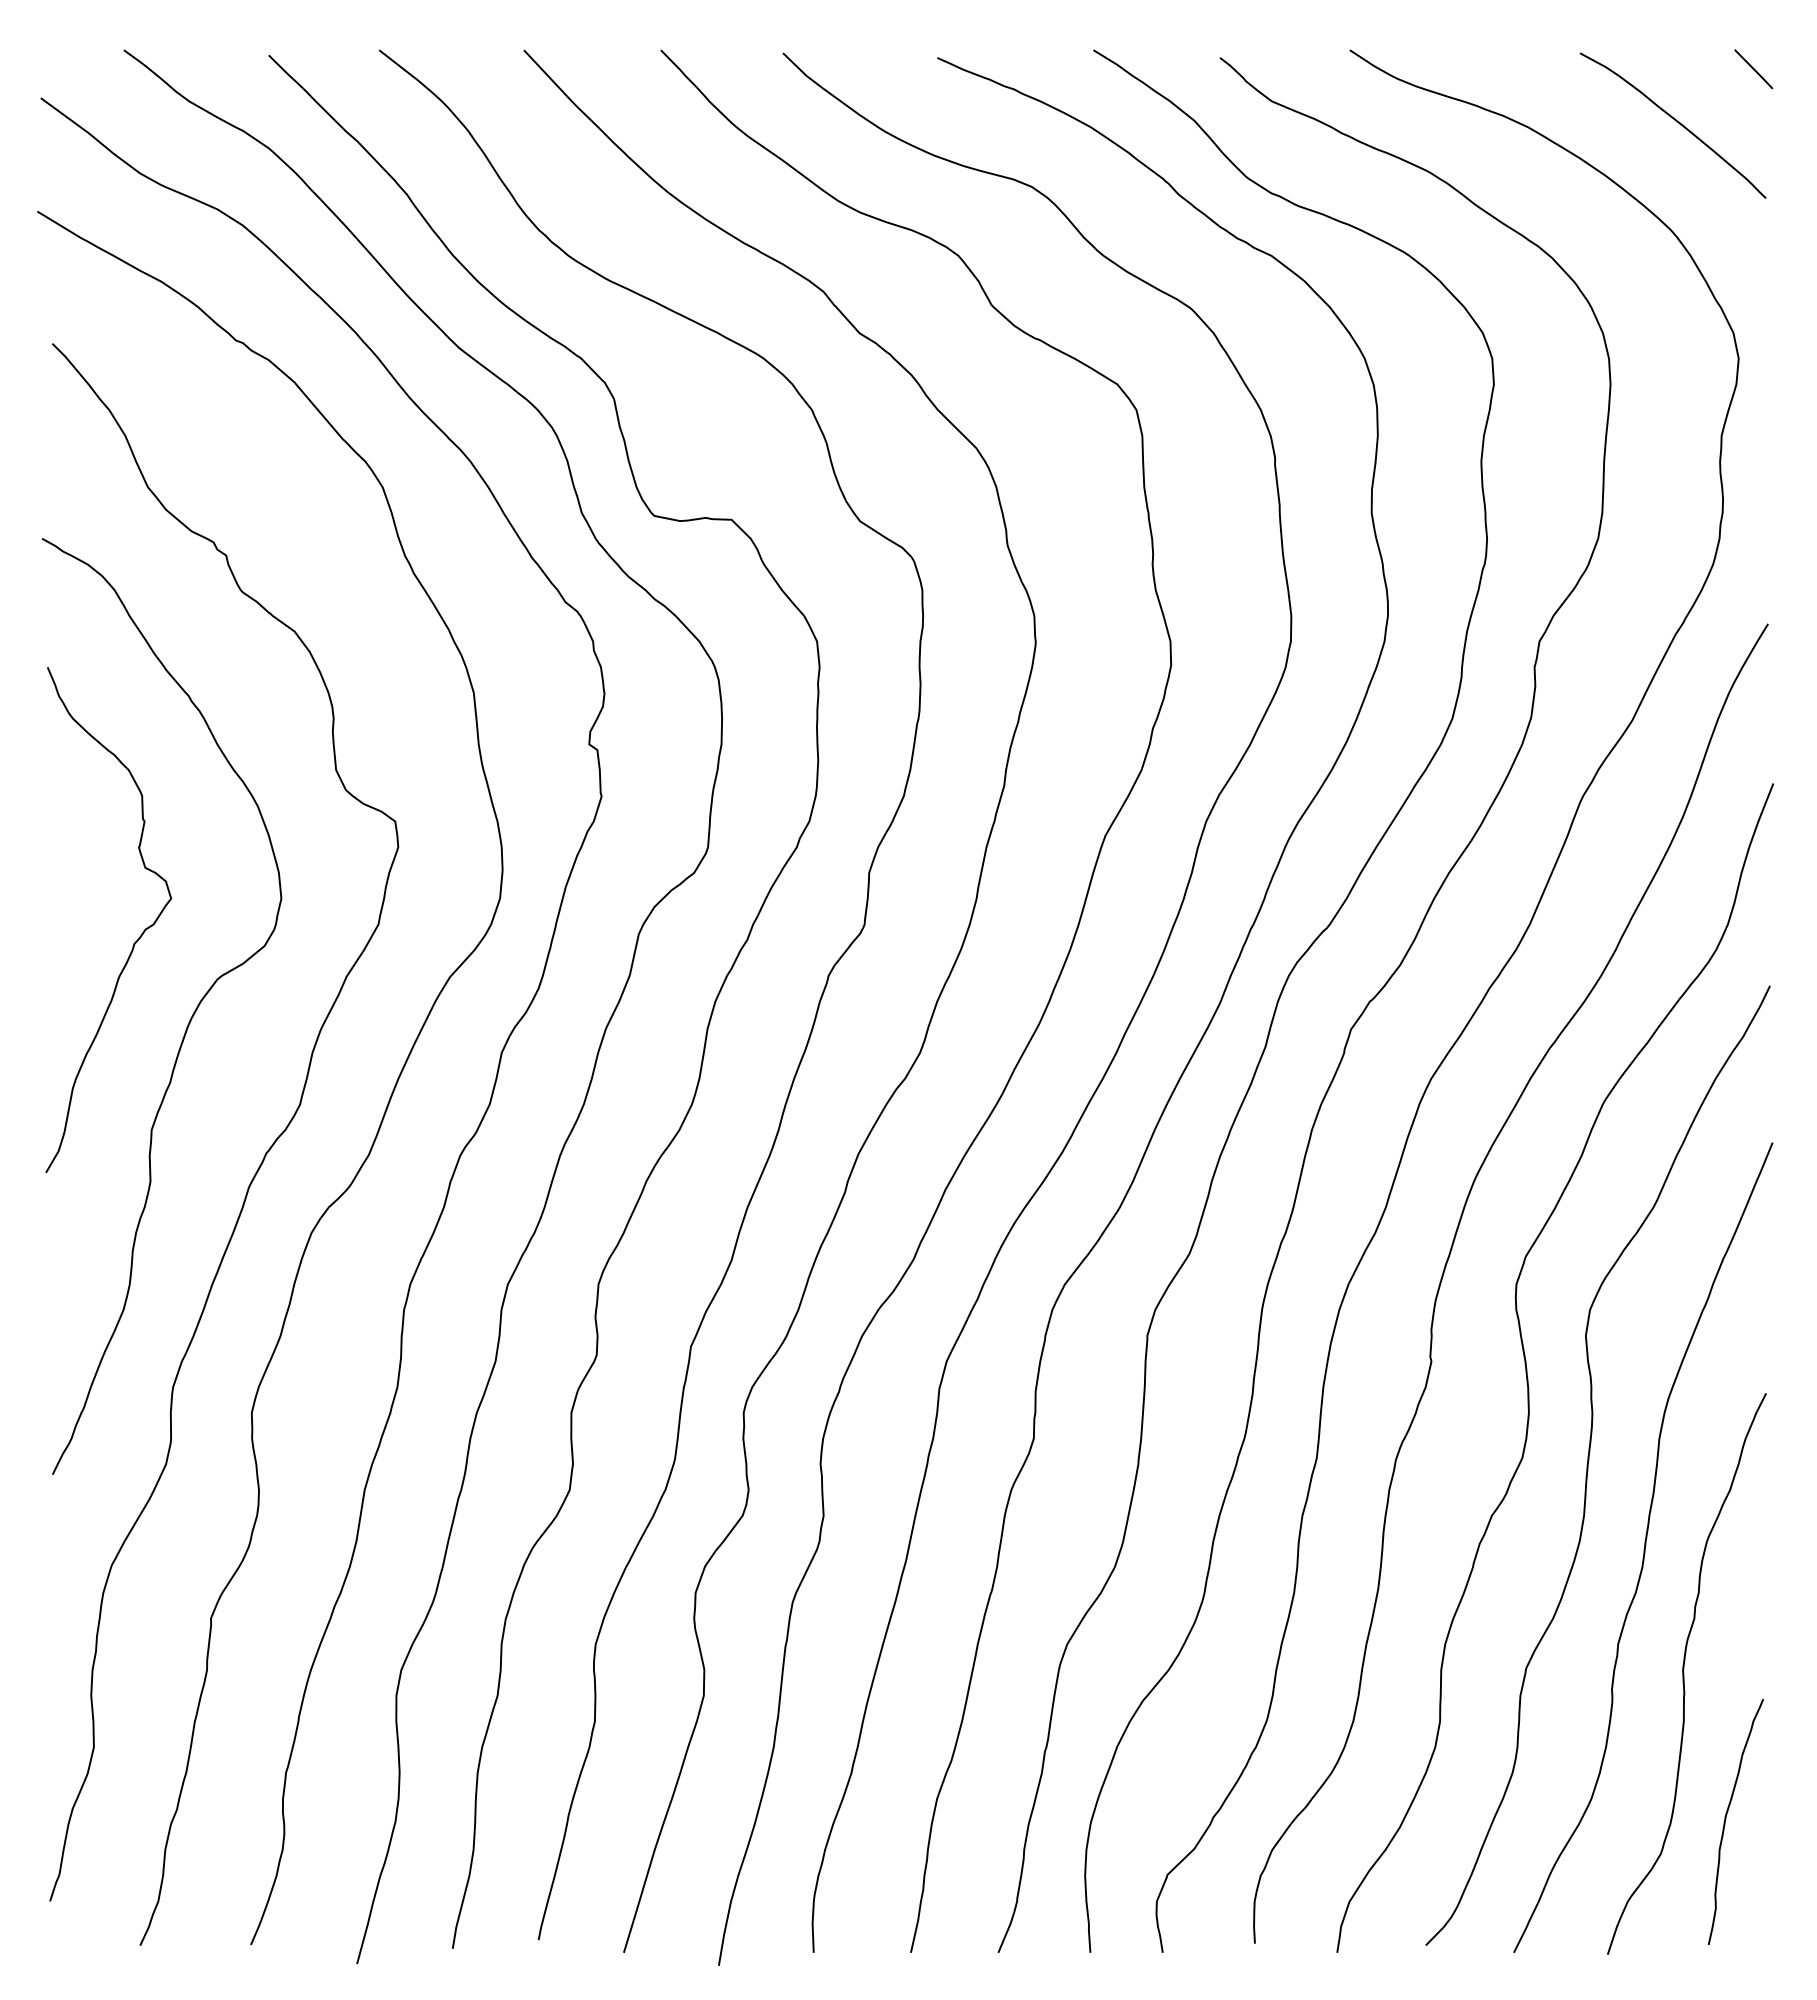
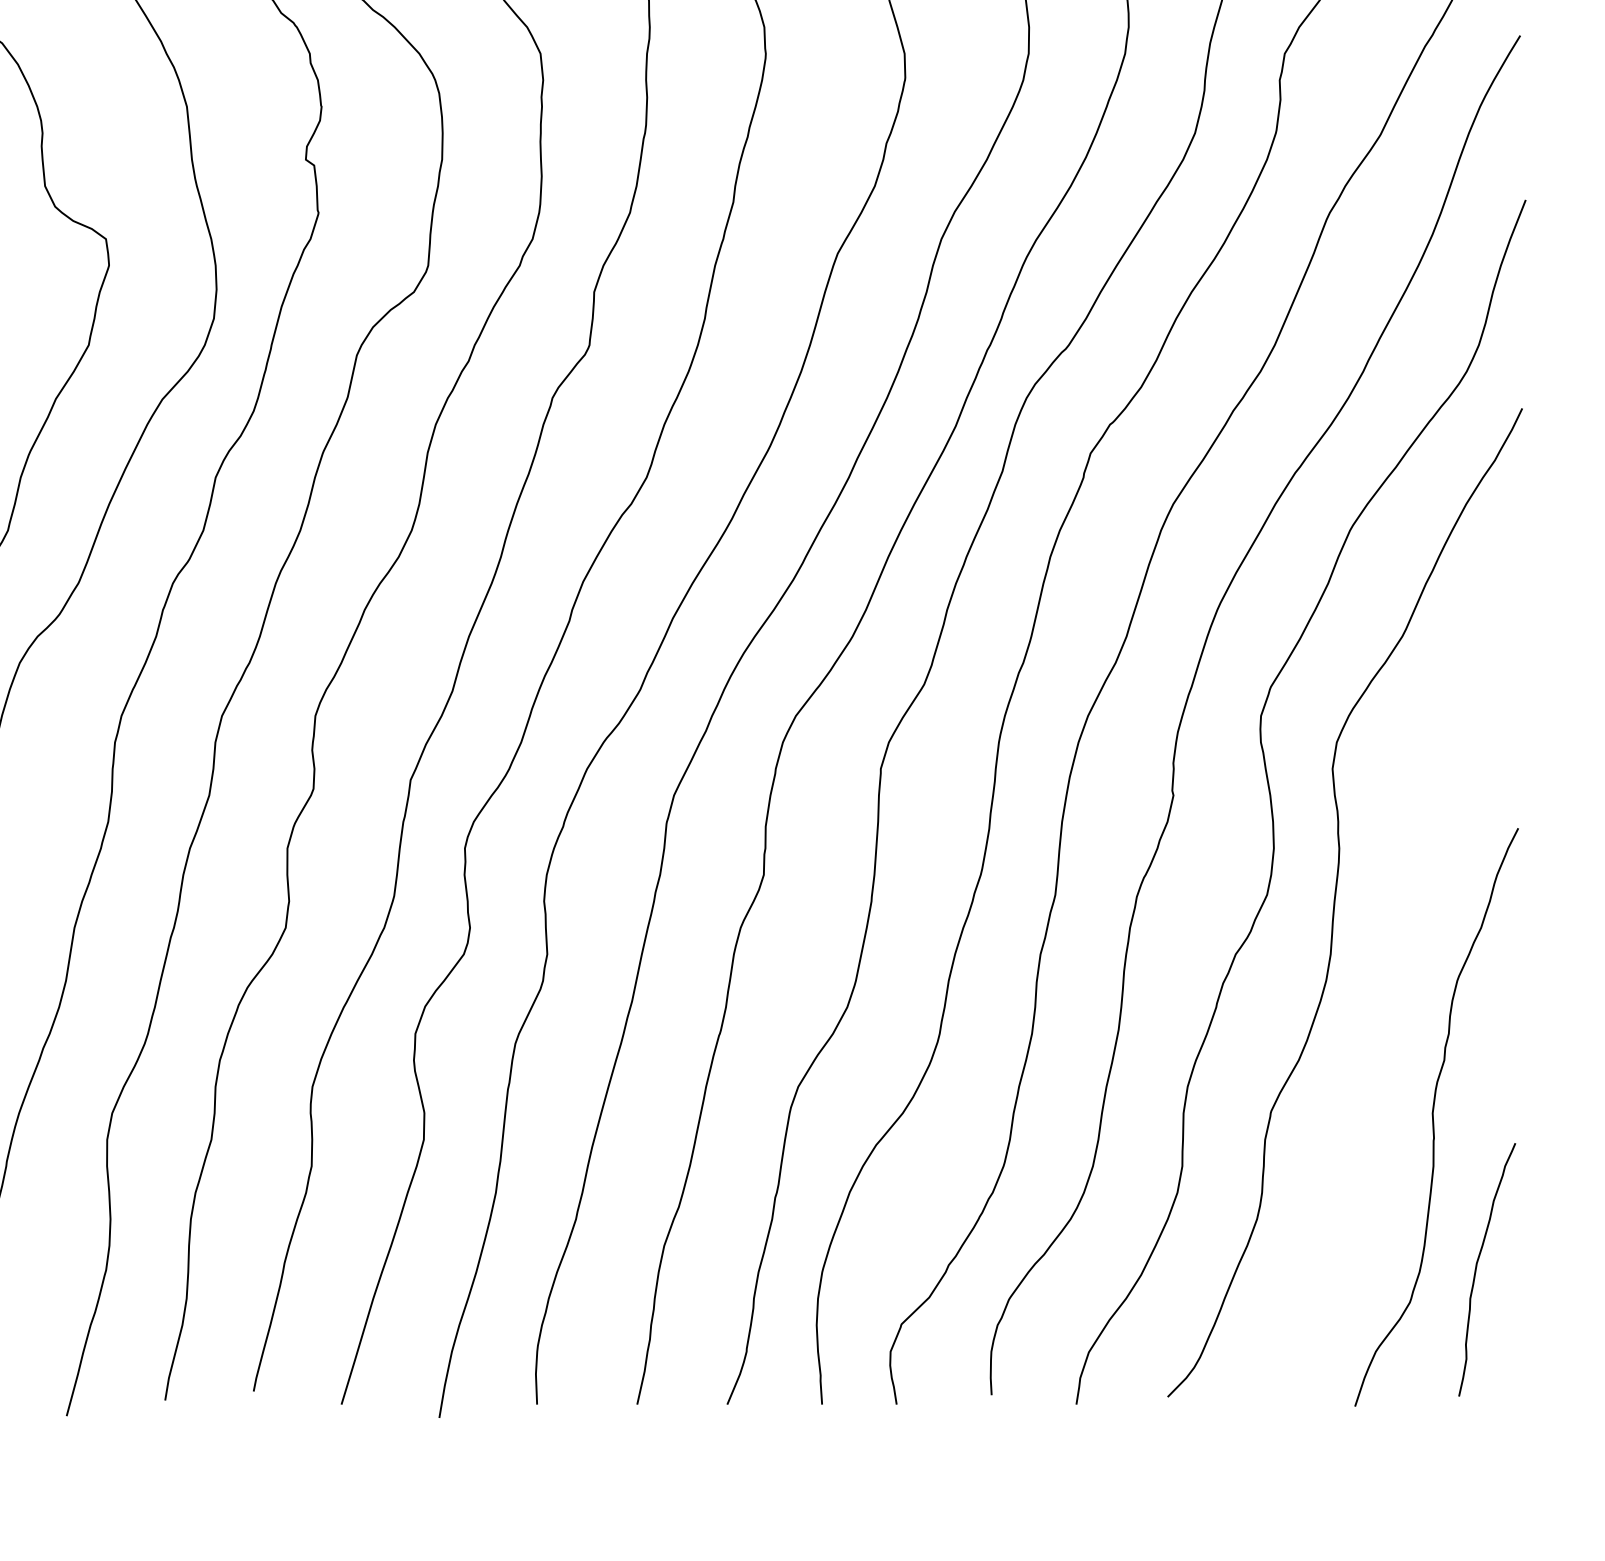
curve: (1644, 1547) -> (1392, 987), removed

